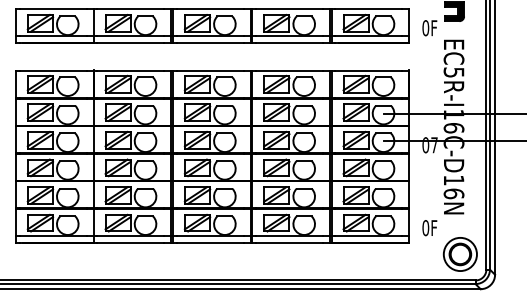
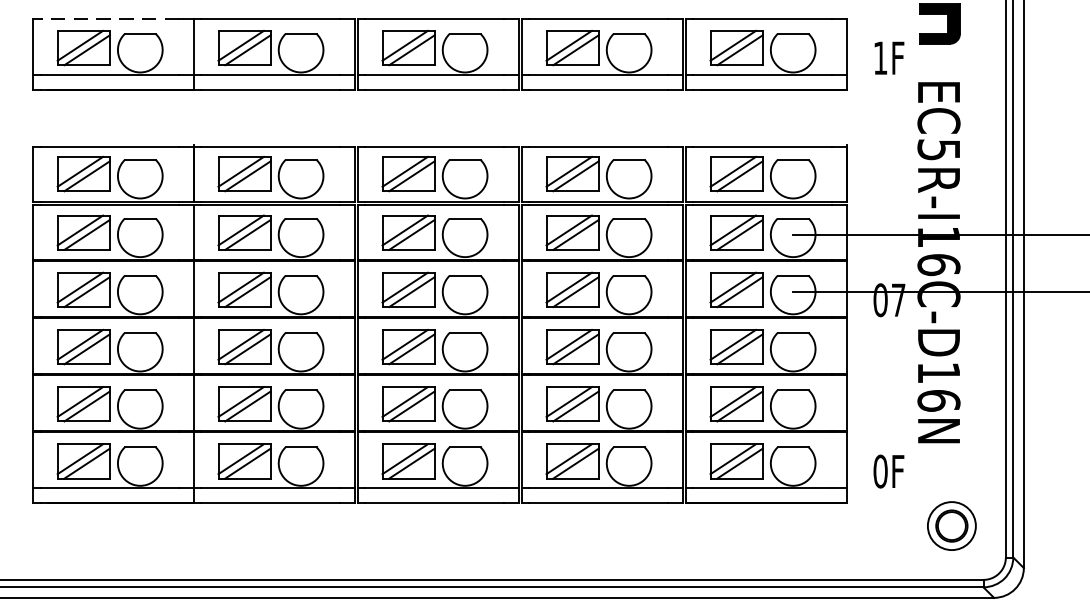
line: (52, 9) -> (108, 19), solid -> dashed
text: (425, 28) -> (879, 58), 0F -> 1F
part: (459, 254) -> (950, 526), size x0.7

